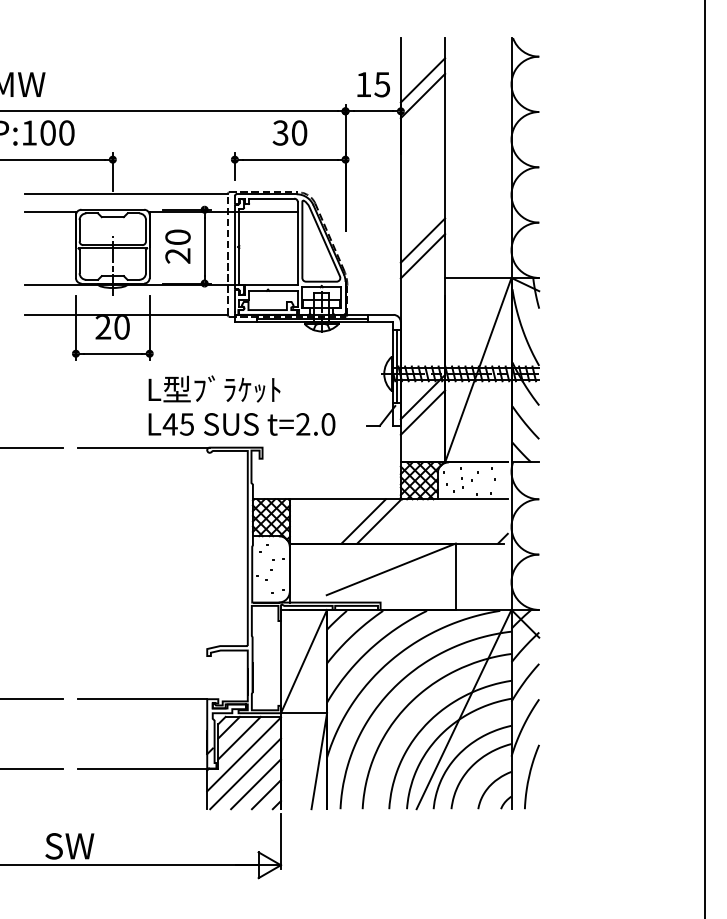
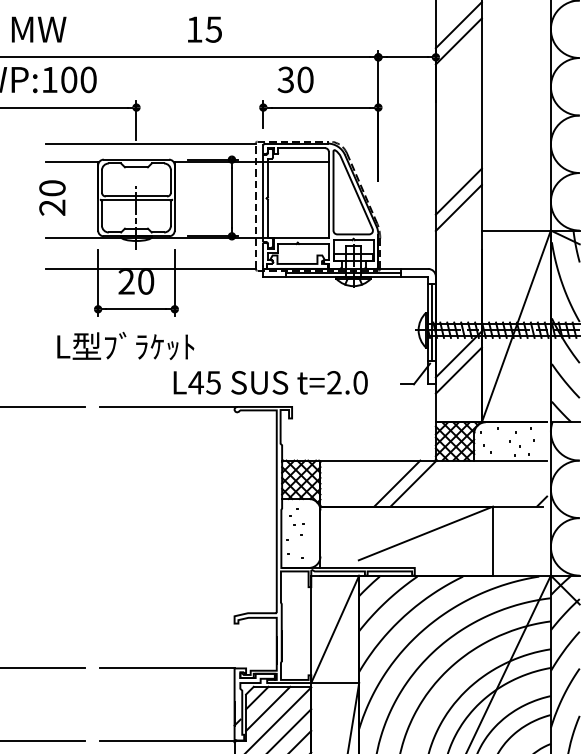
text: (373, 84) -> (204, 29), moved
text: (289, 132) -> (295, 79), moved
text: (177, 246) -> (51, 197), moved
text: (214, 388) -> (125, 345), moved

